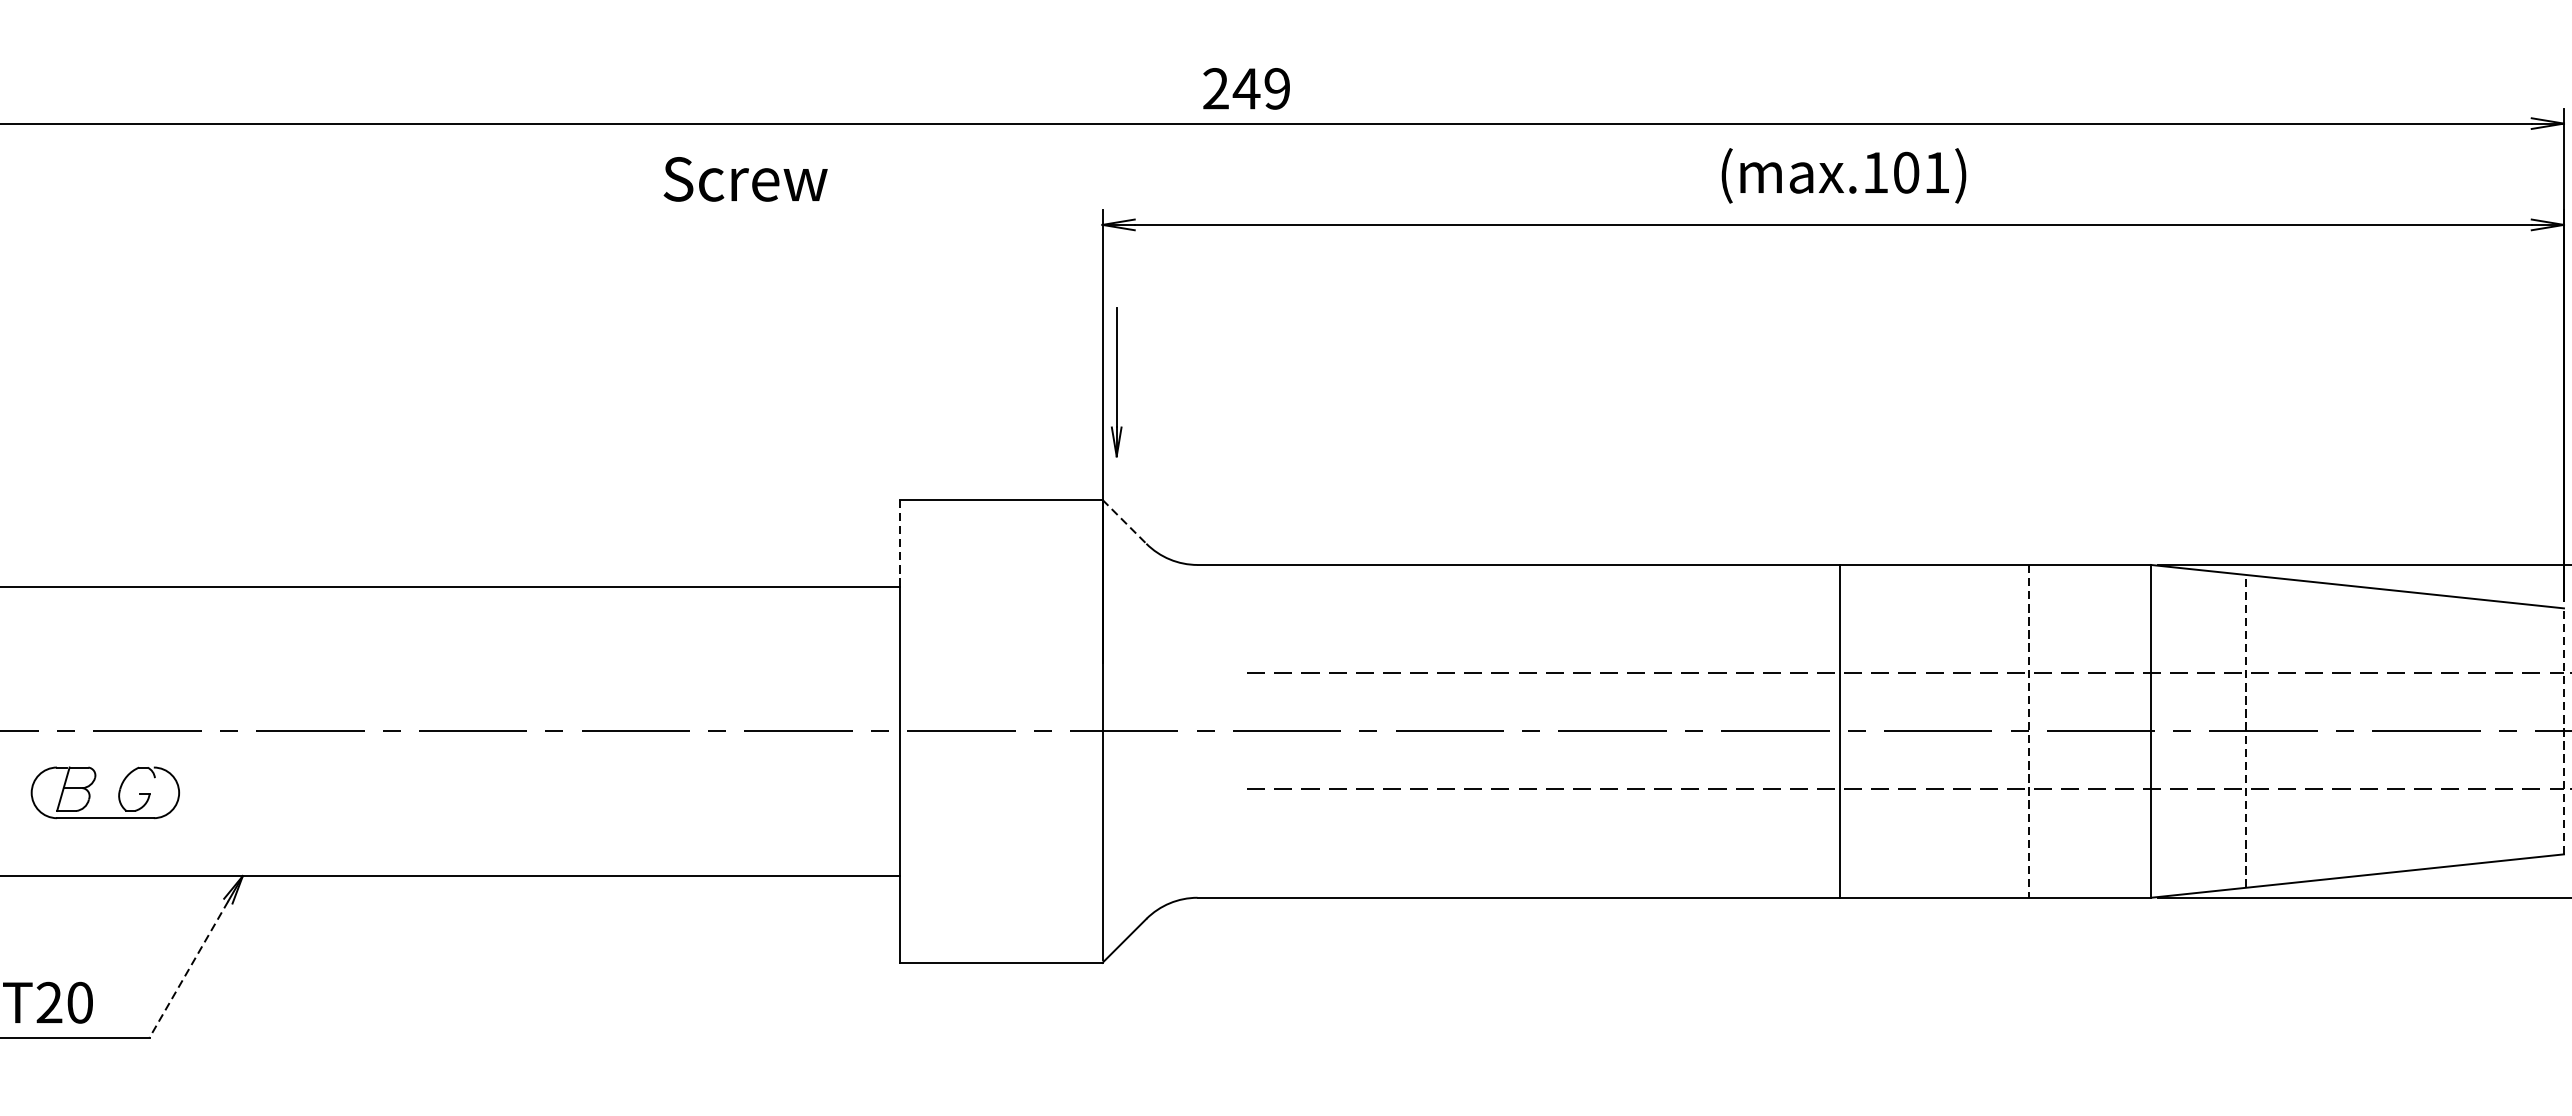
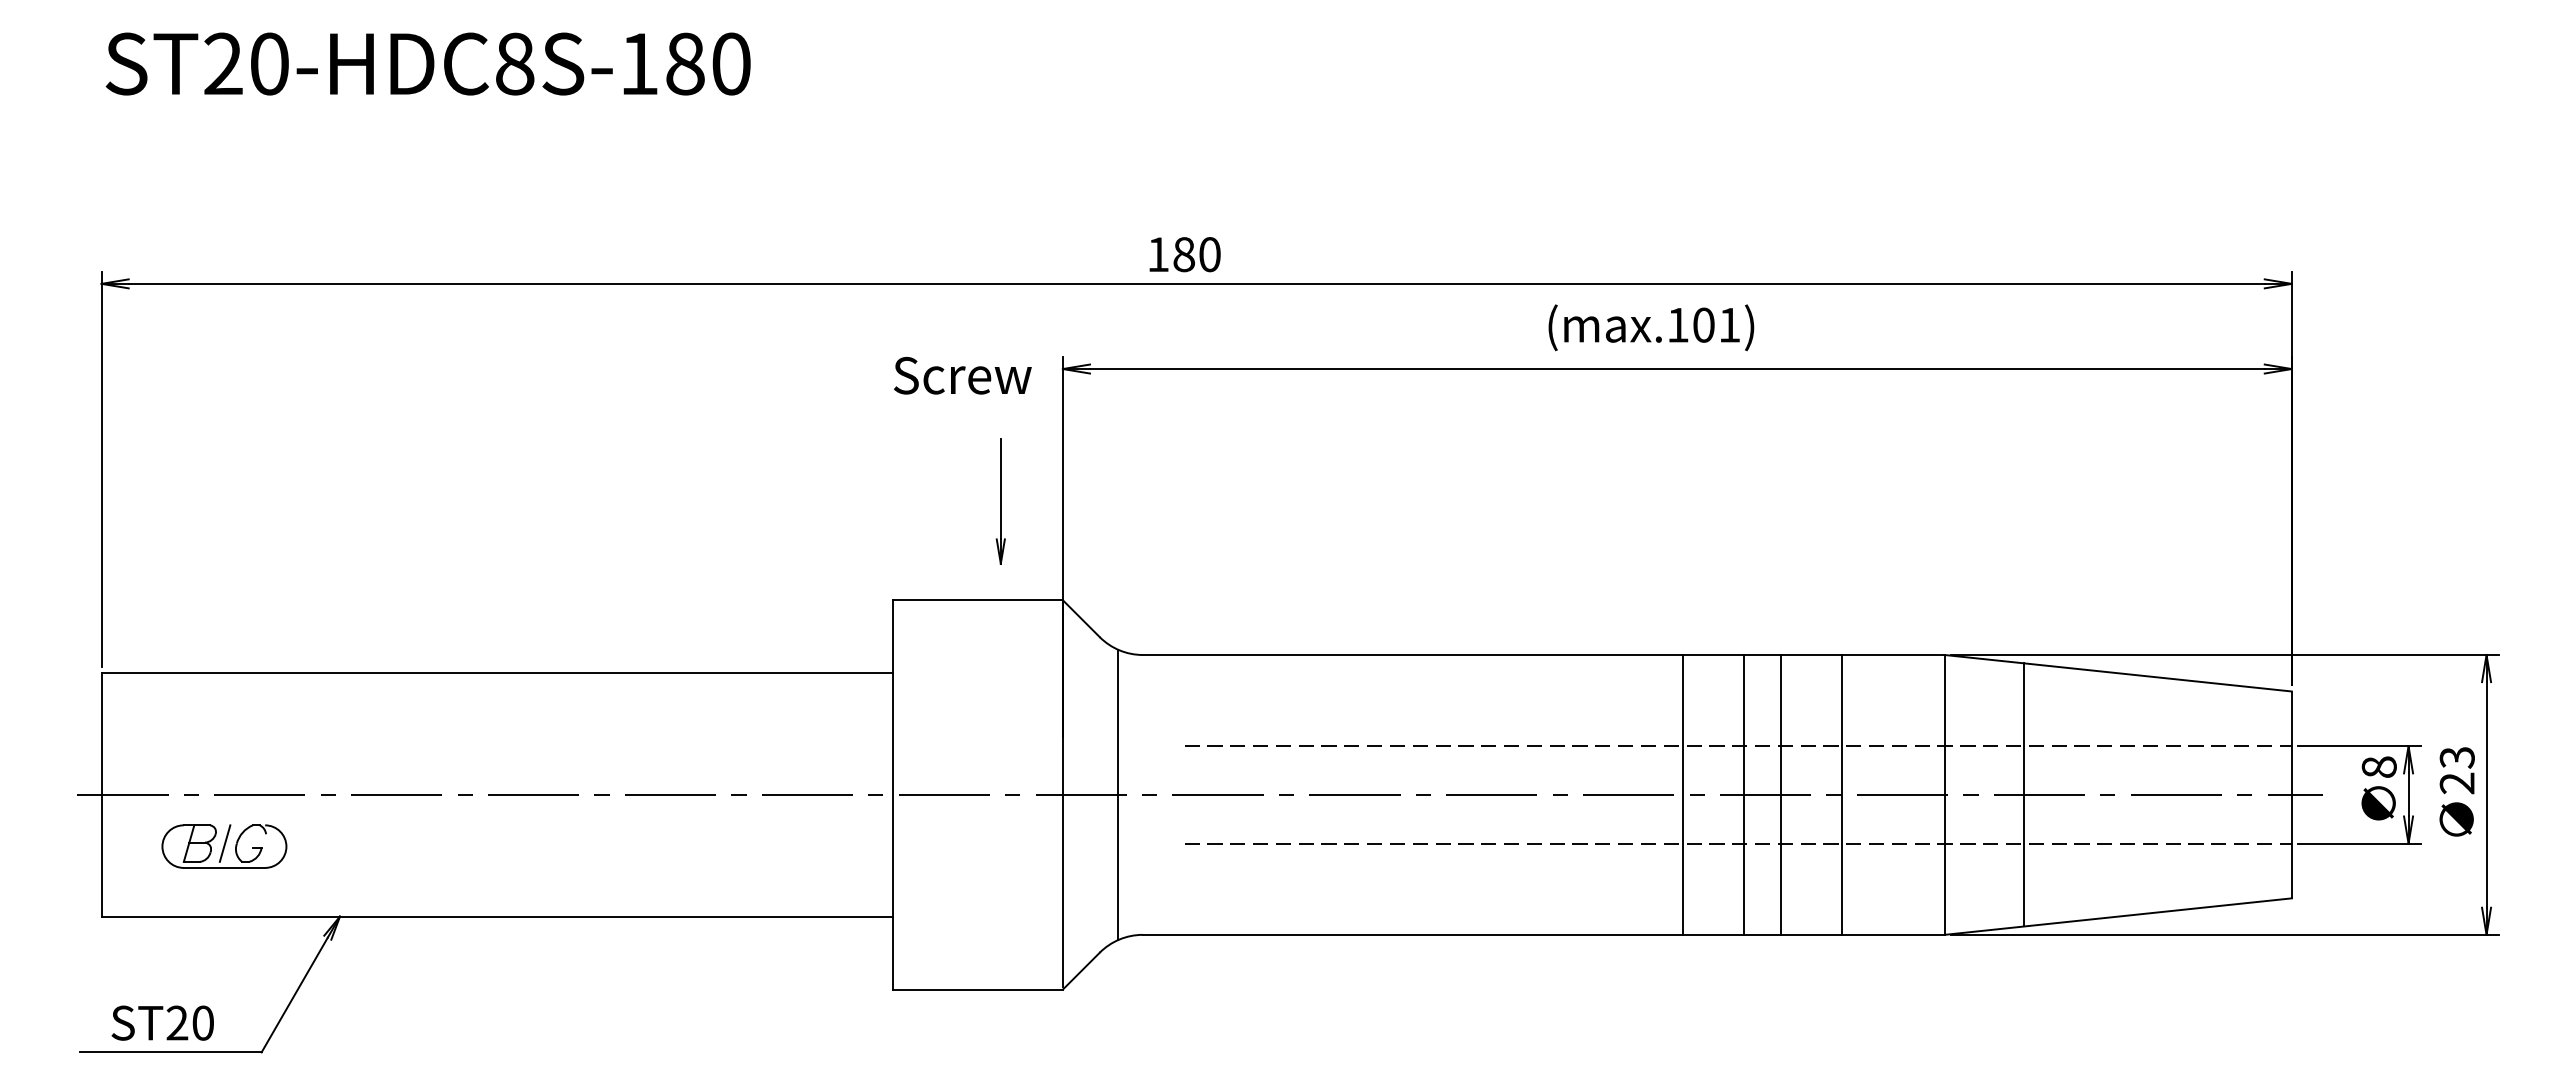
text: (1245, 88) -> (1183, 254), 249 -> 180
text: (1844, 175) -> (1651, 327), moved
text: (745, 179) -> (962, 375), moved
part: (1116, 382) -> (1000, 501), moved
line: (1124, 522) -> (1081, 619), dashed -> solid
line: (899, 542) -> (892, 636), dashed -> solid
line: (1167, 730) -> (1117, 794), added
line: (1913, 730) -> (1744, 794), added
line: (1955, 730) -> (1780, 794), added
line: (2028, 730) -> (1841, 794), dashed -> solid
line: (2246, 730) -> (2024, 794), dashed -> solid
line: (2563, 730) -> (2291, 794), dashed -> solid
line: (105, 789) -> (224, 843), added
line: (188, 969) -> (294, 995), dashed -> solid

